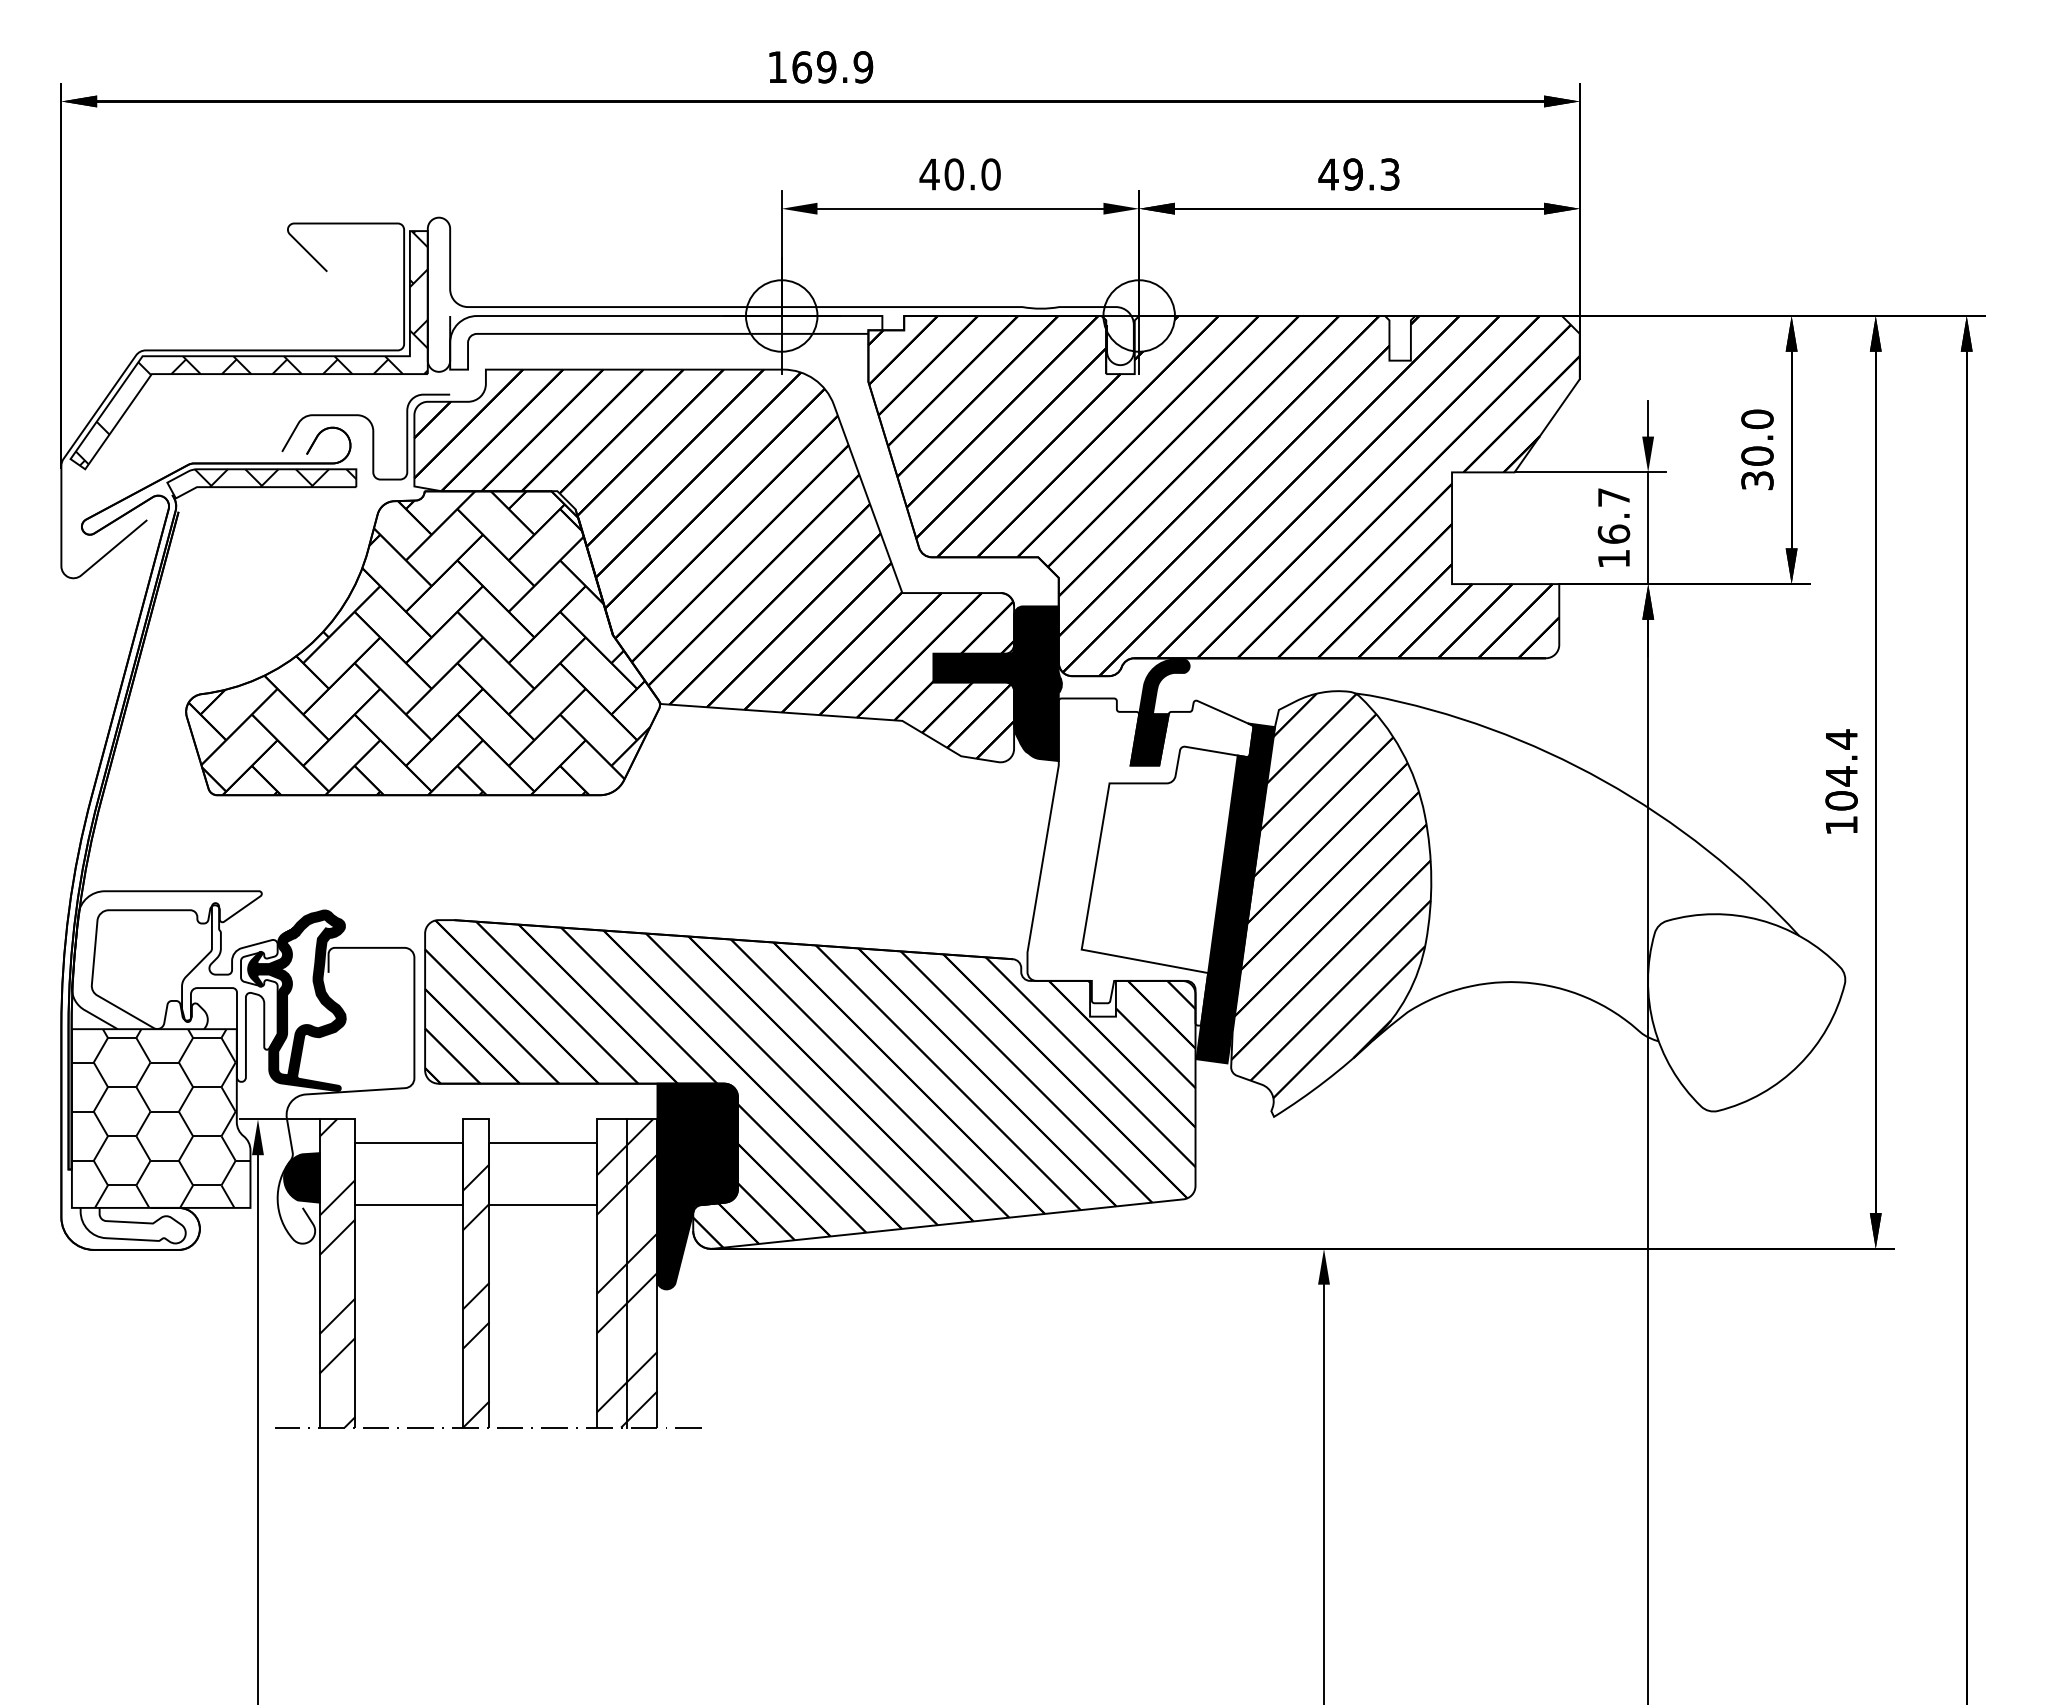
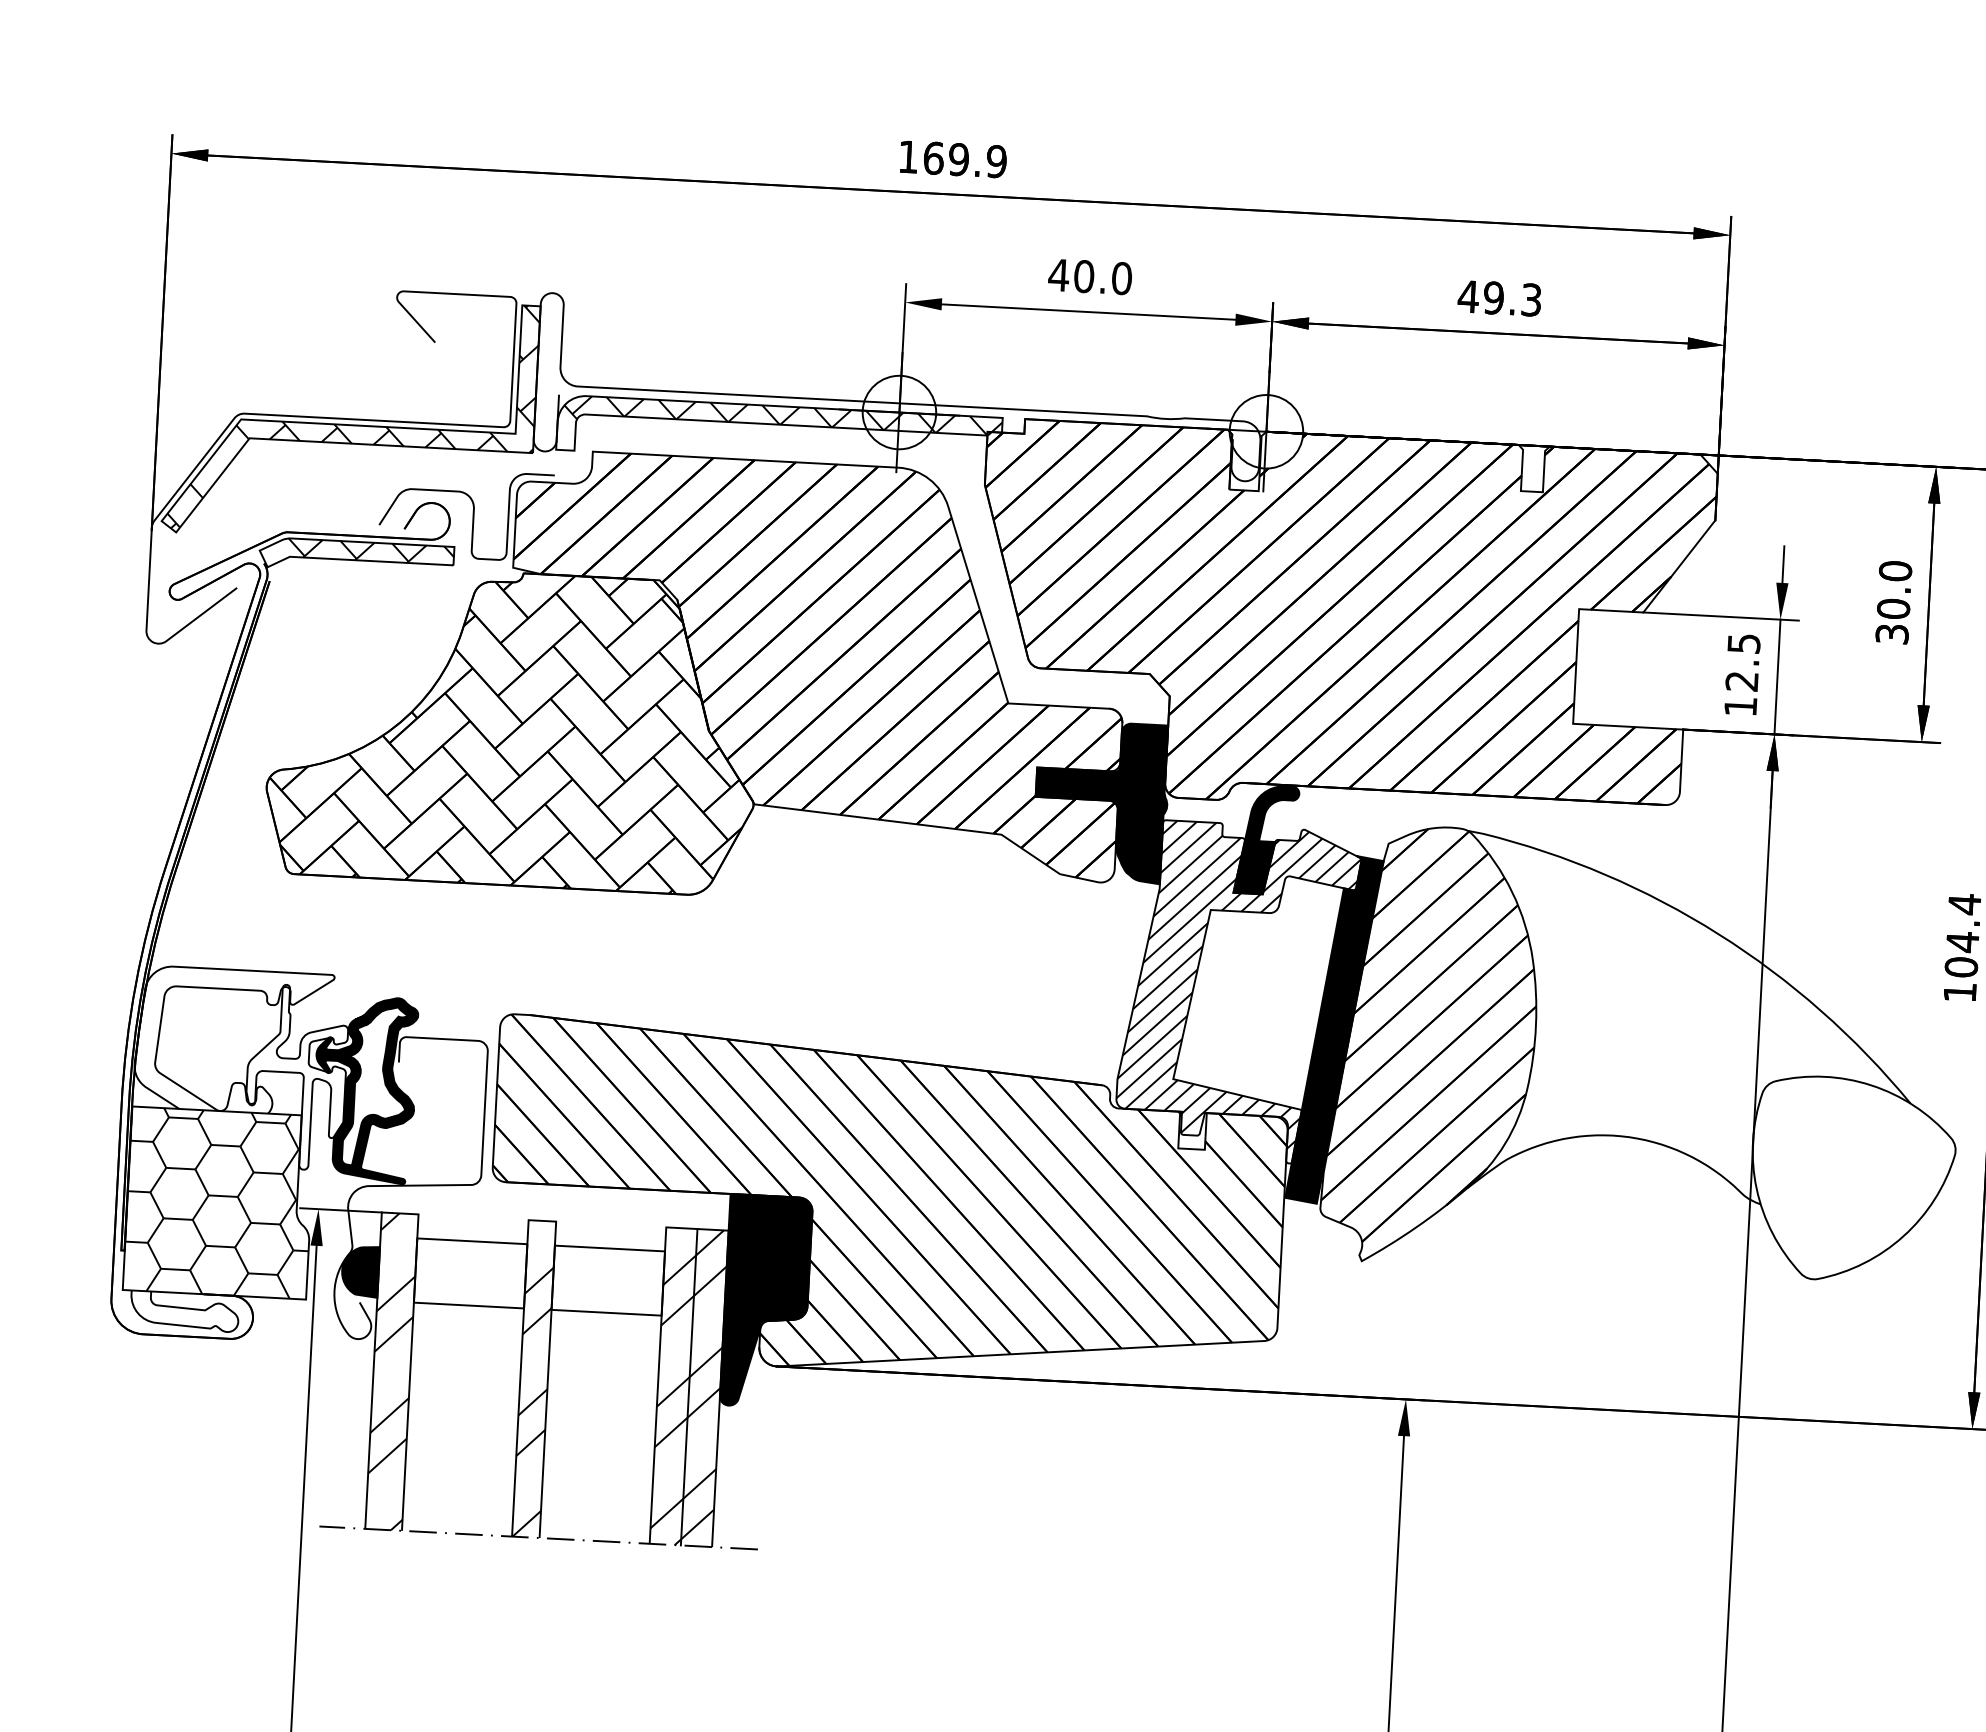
hatch: (669, 327) -> (783, 418), added
text: (1613, 515) -> (1742, 662), 16.7 -> 12.5
hatch: (1140, 861) -> (1238, 991), added

